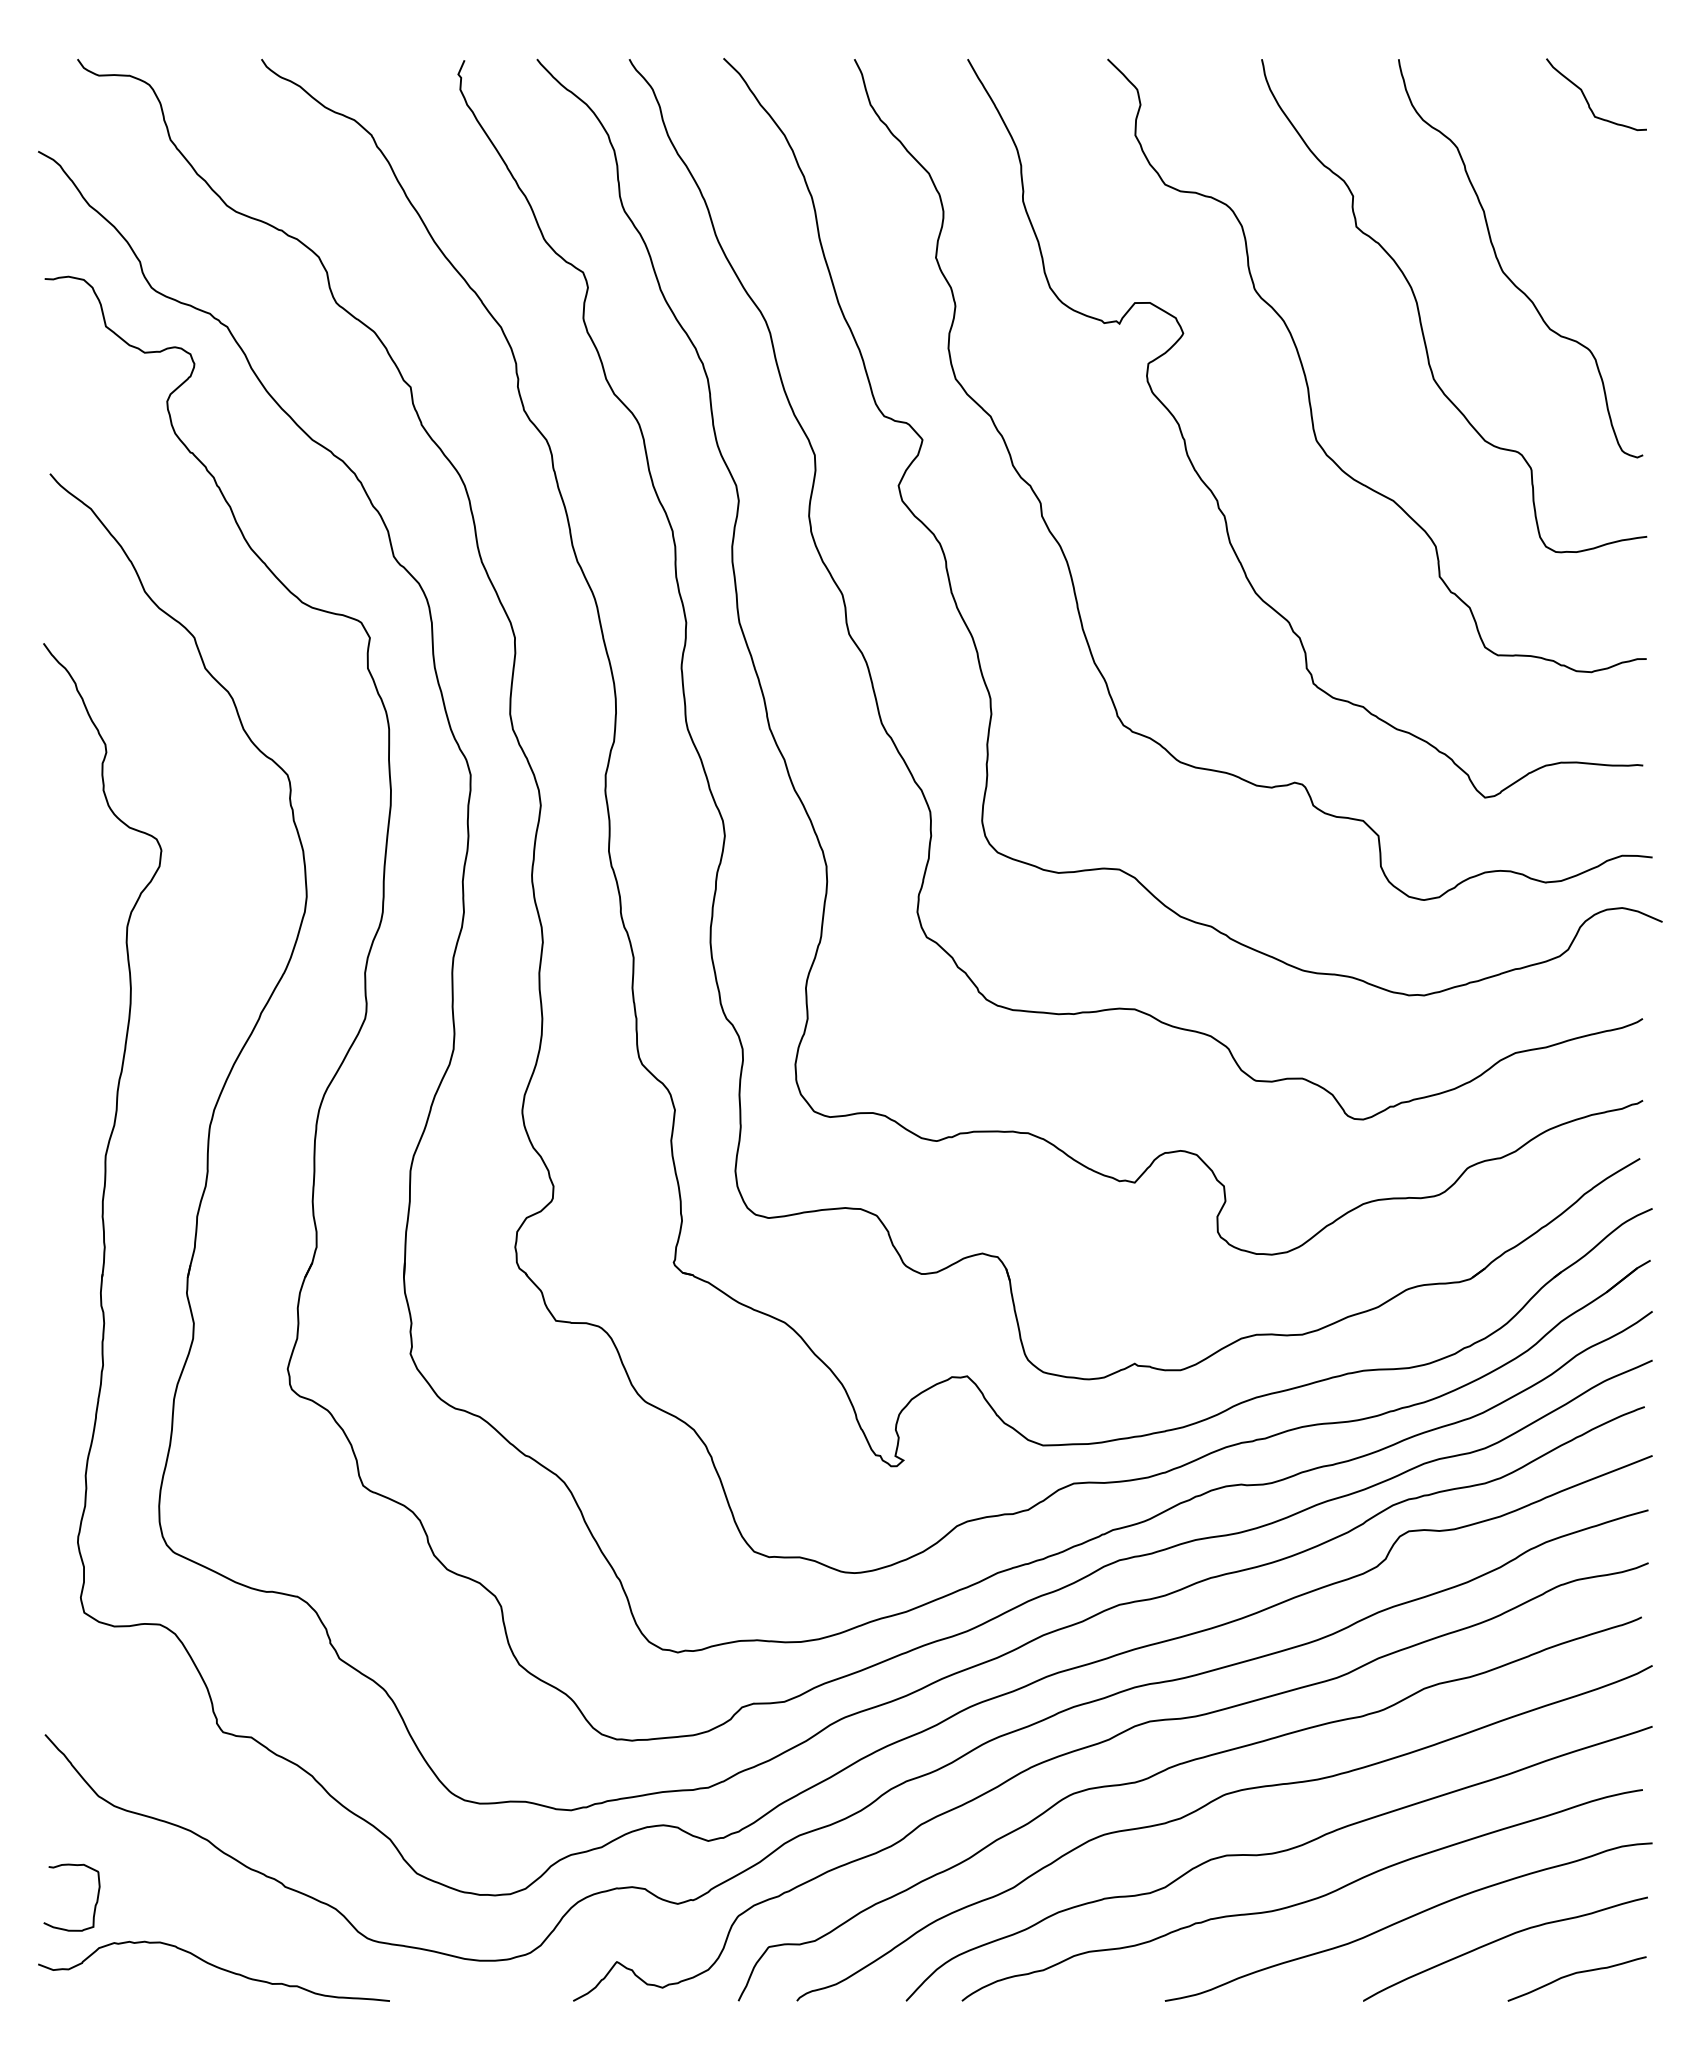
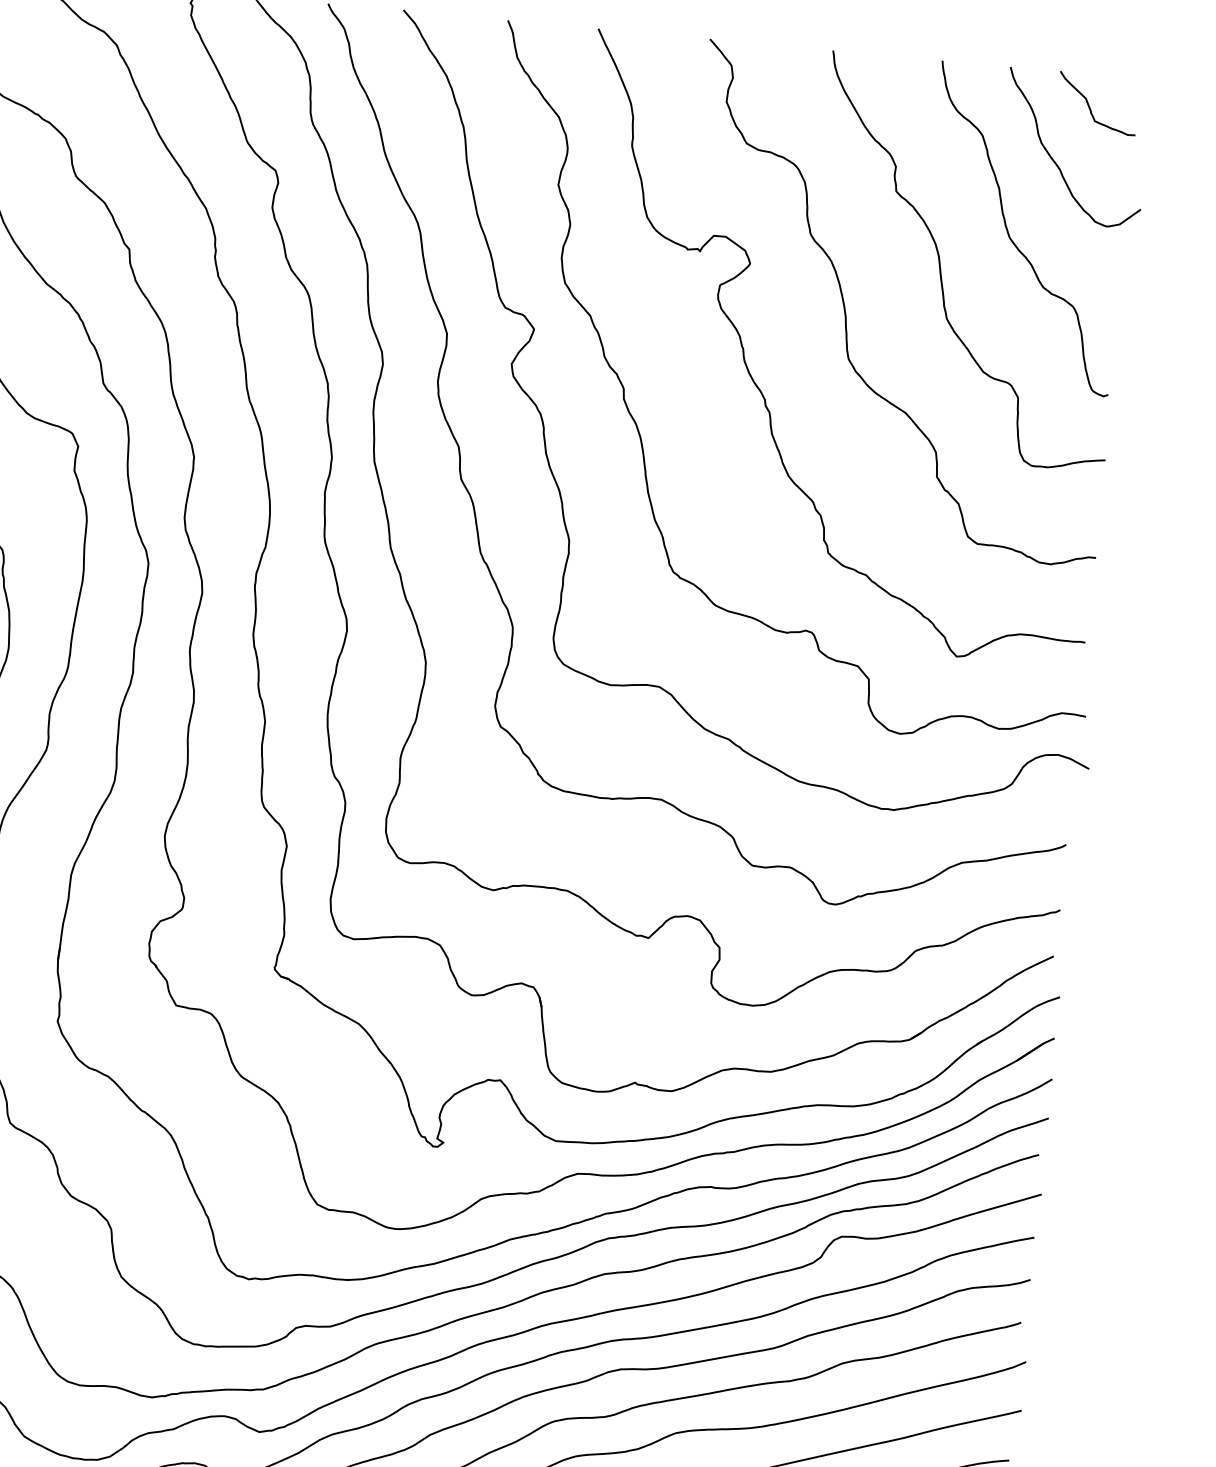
curve: (1552, 173) -> (1056, 163), added

